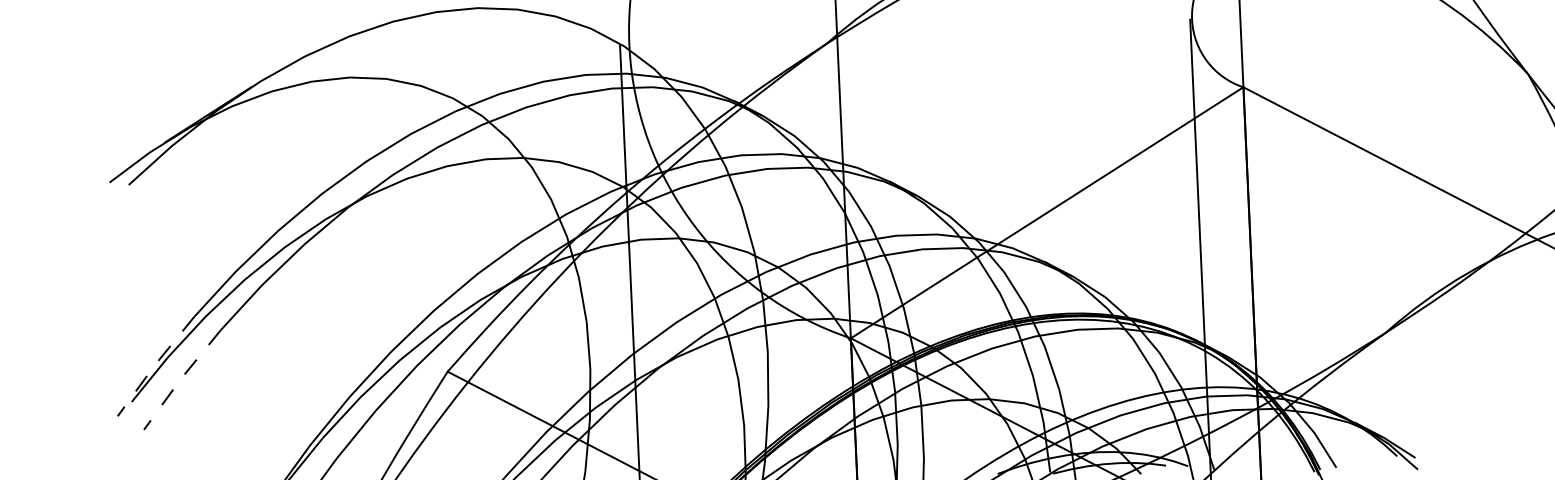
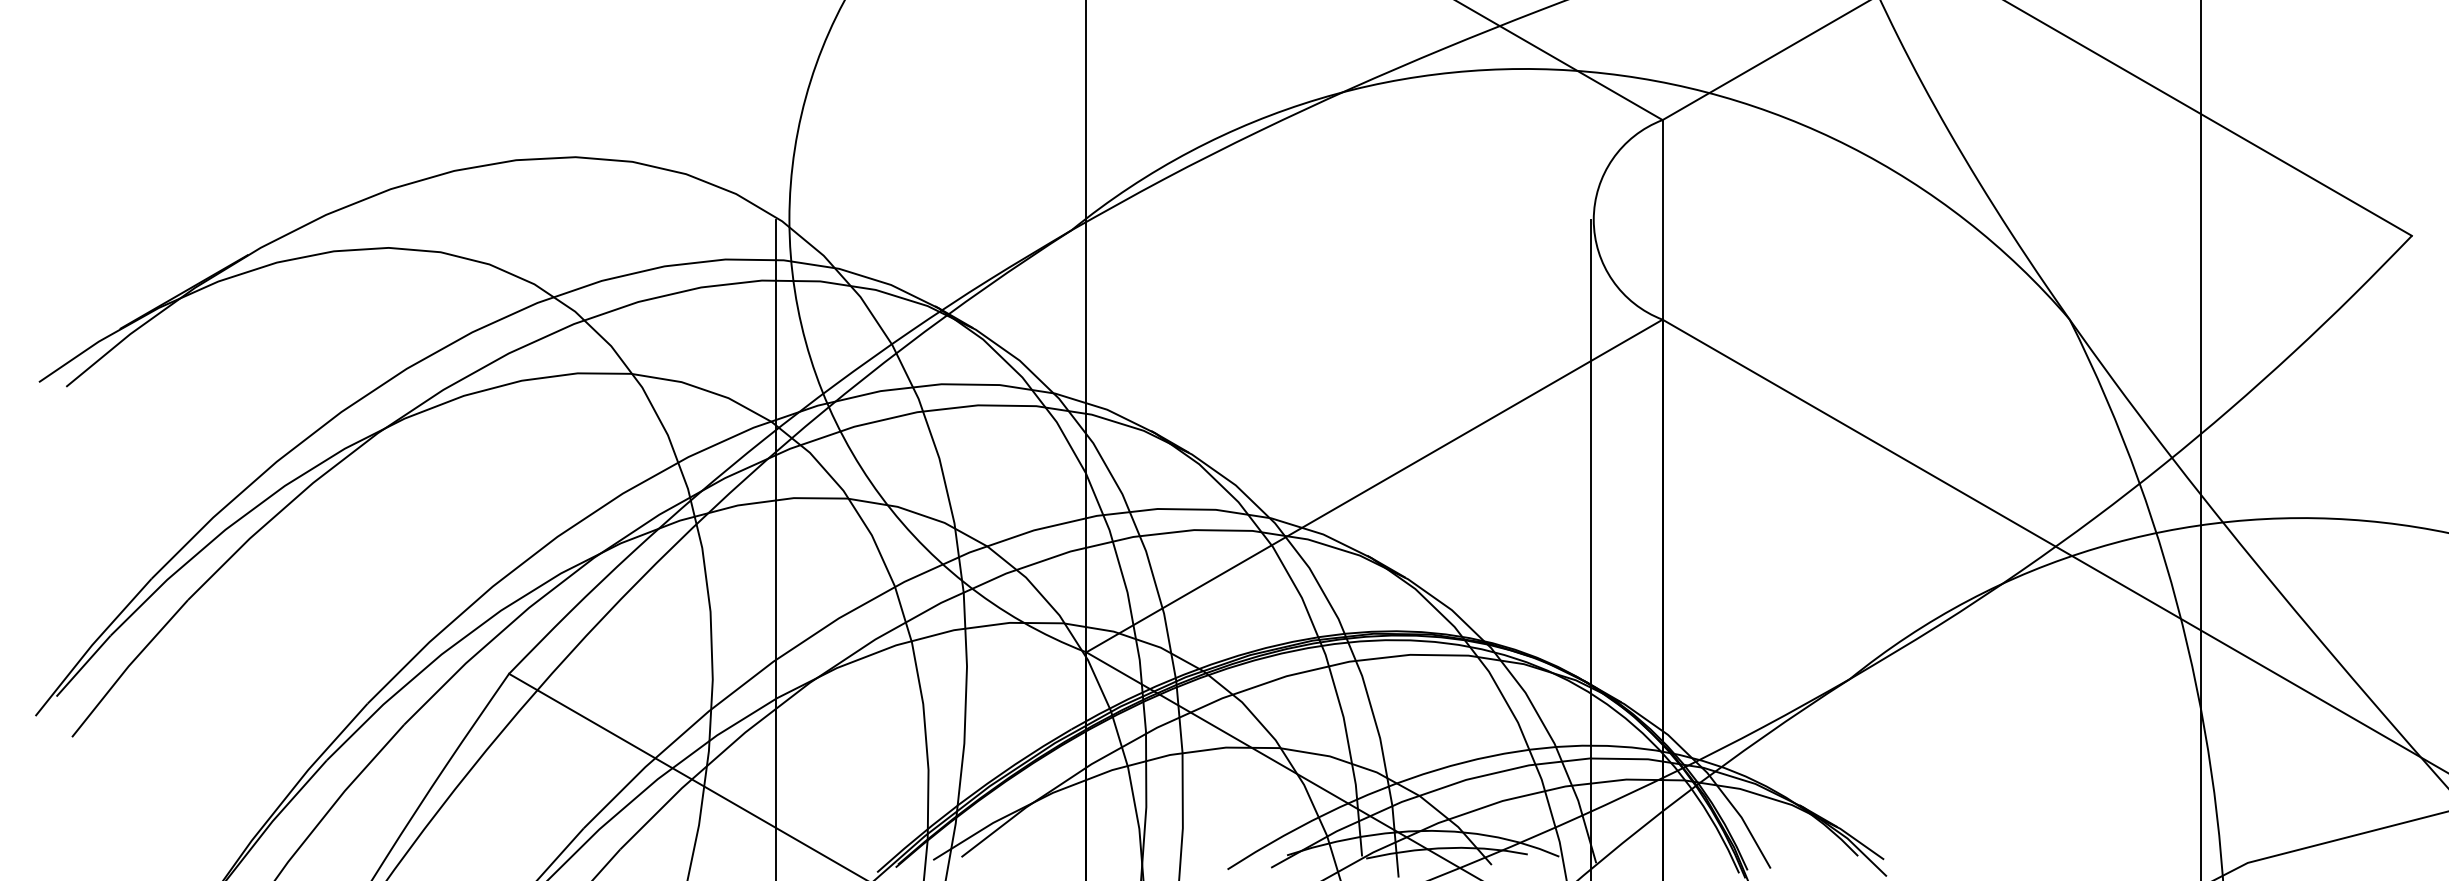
line: (155, 365) -> (92, 645), dashed -> solid
line: (181, 378) -> (128, 666), dashed -> solid

